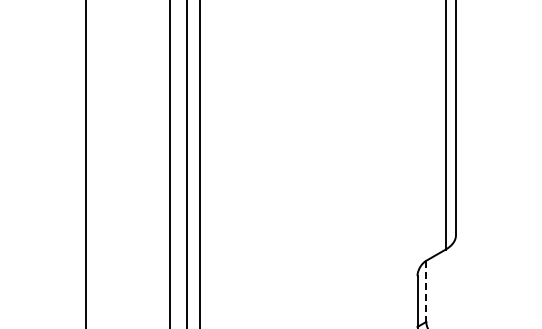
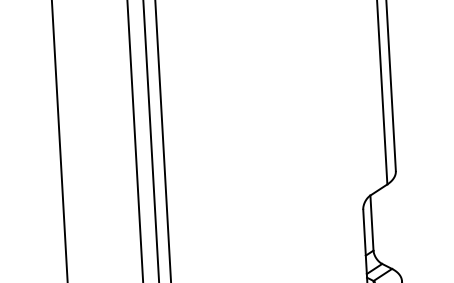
line: (426, 291) -> (372, 223), dashed -> solid

